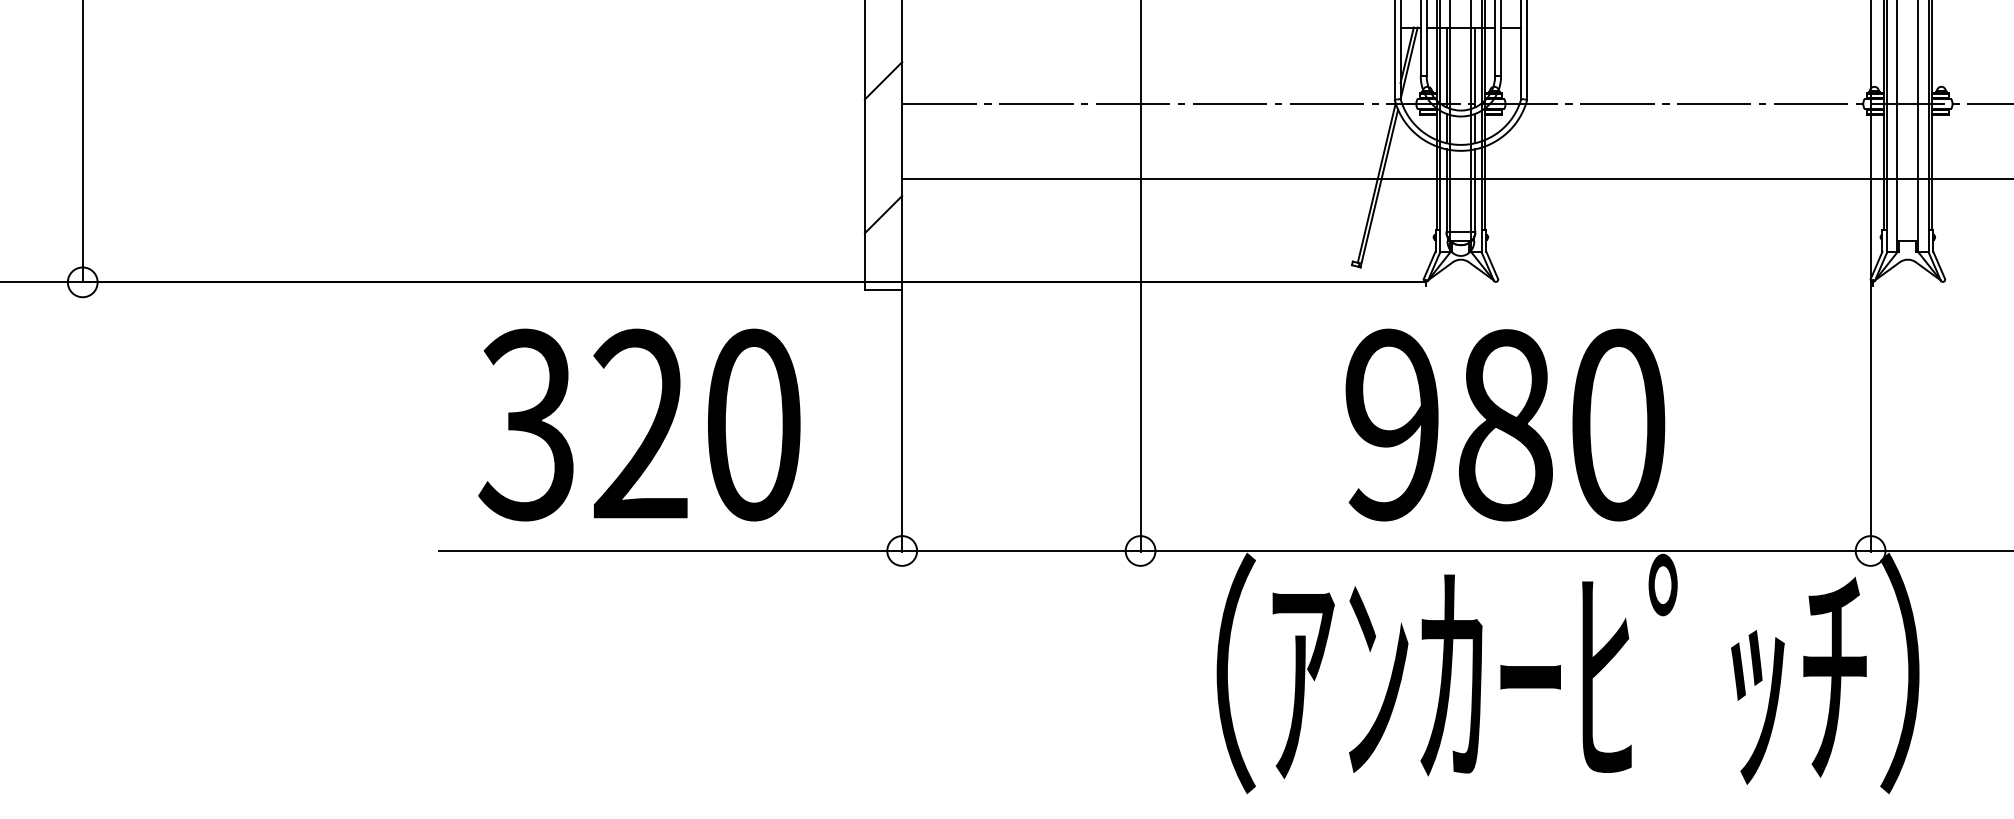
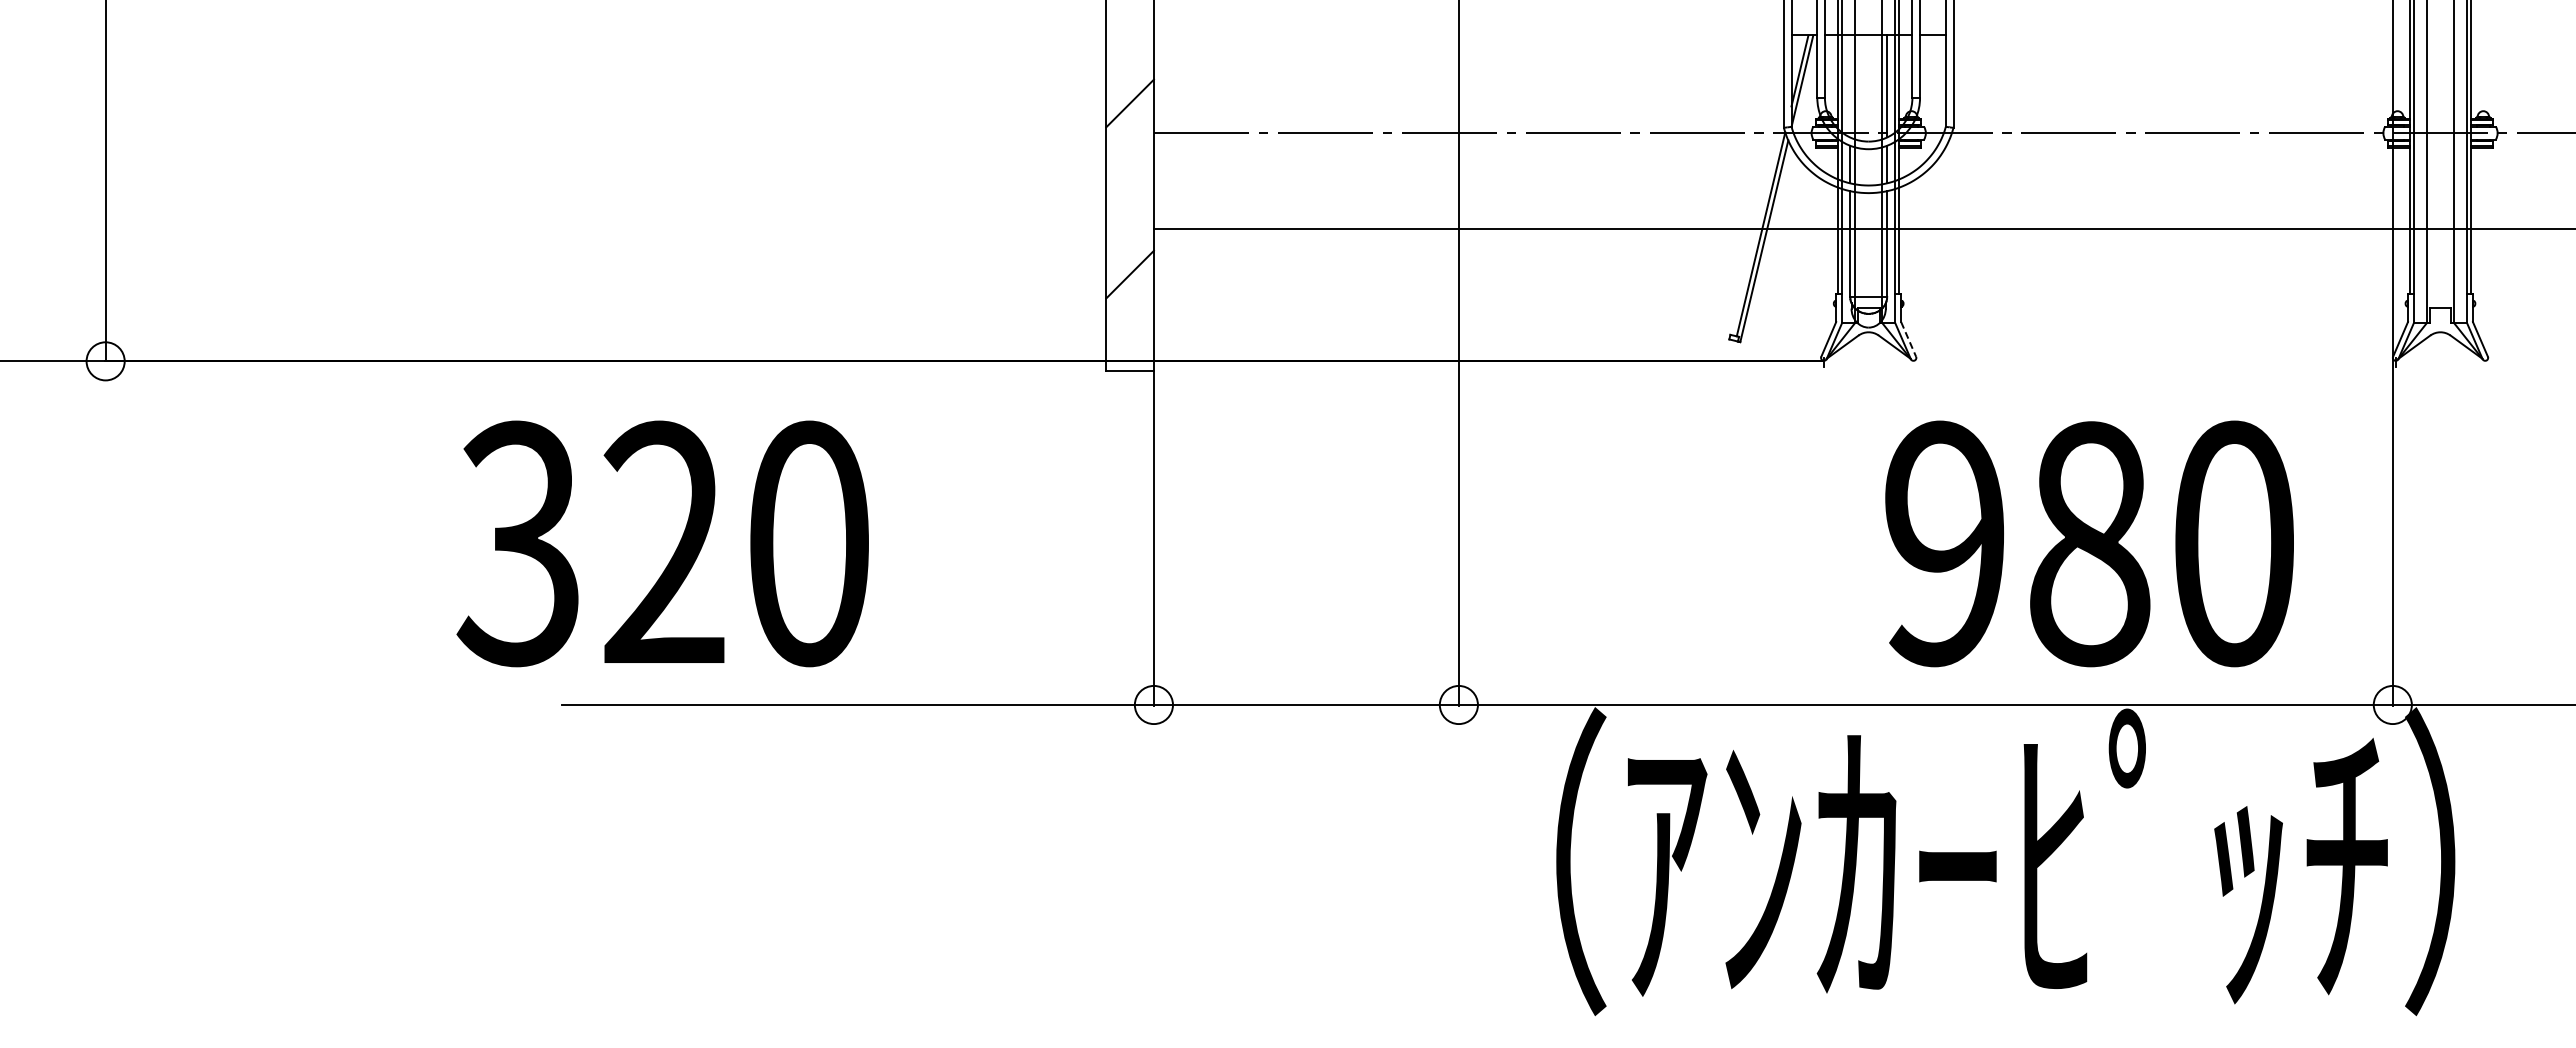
line: (1446, 67) -> (1850, 86), removed
line: (1492, 265) -> (1908, 339), solid -> dashed
text: (639, 424) -> (662, 543), moved
text: (1505, 424) -> (2089, 543), moved

